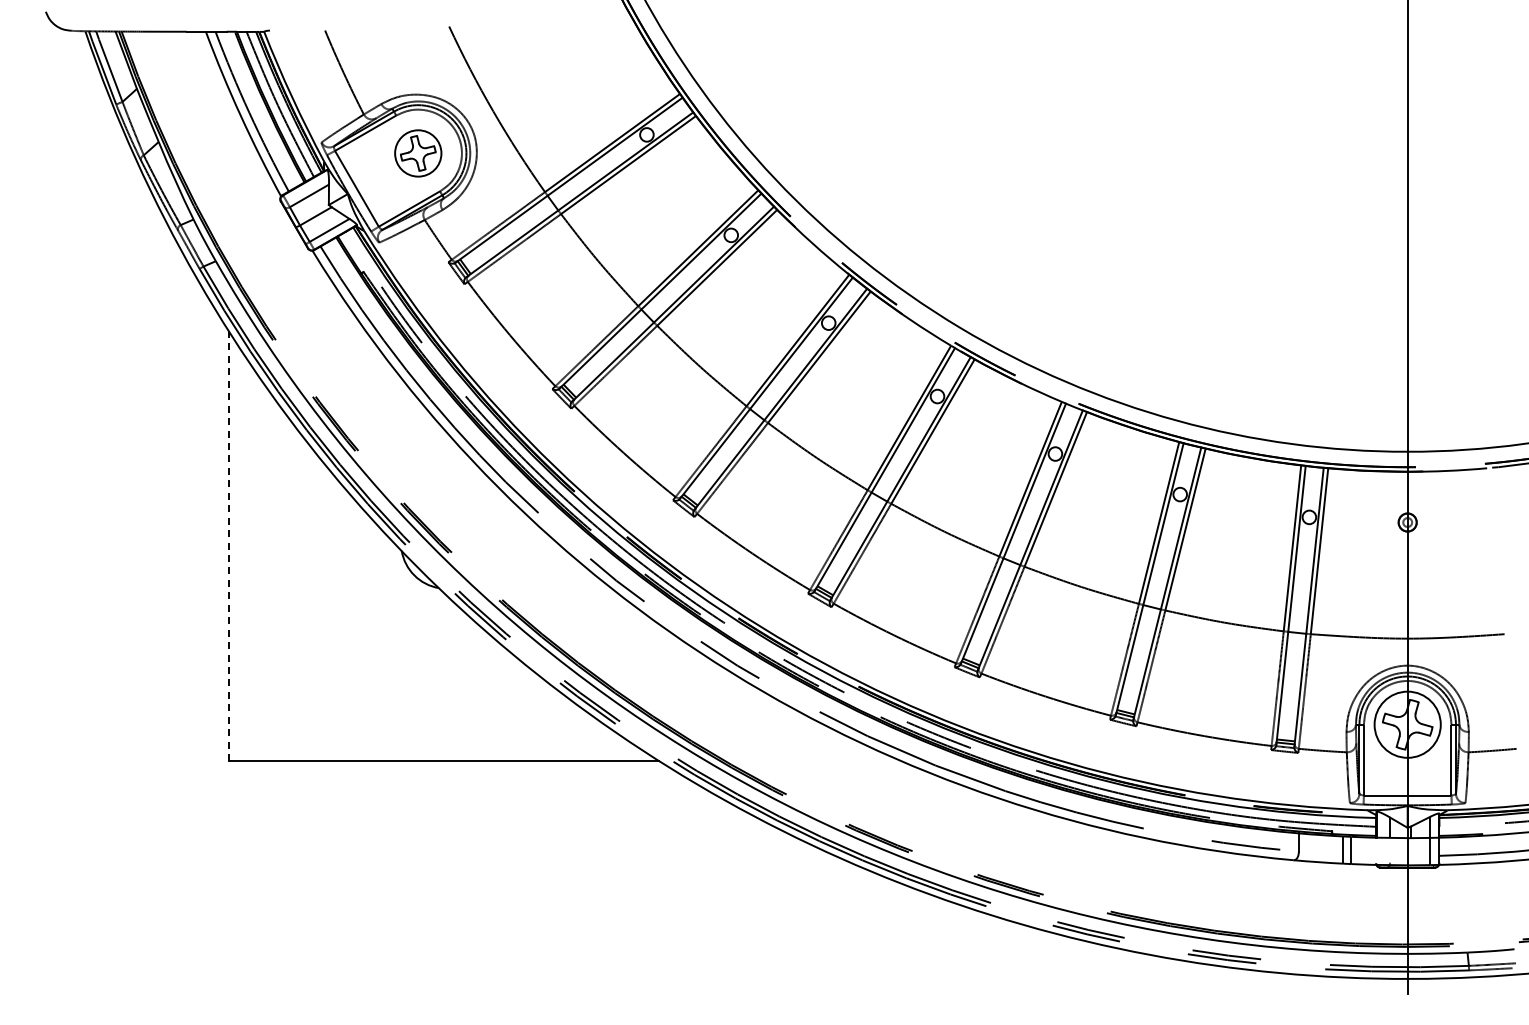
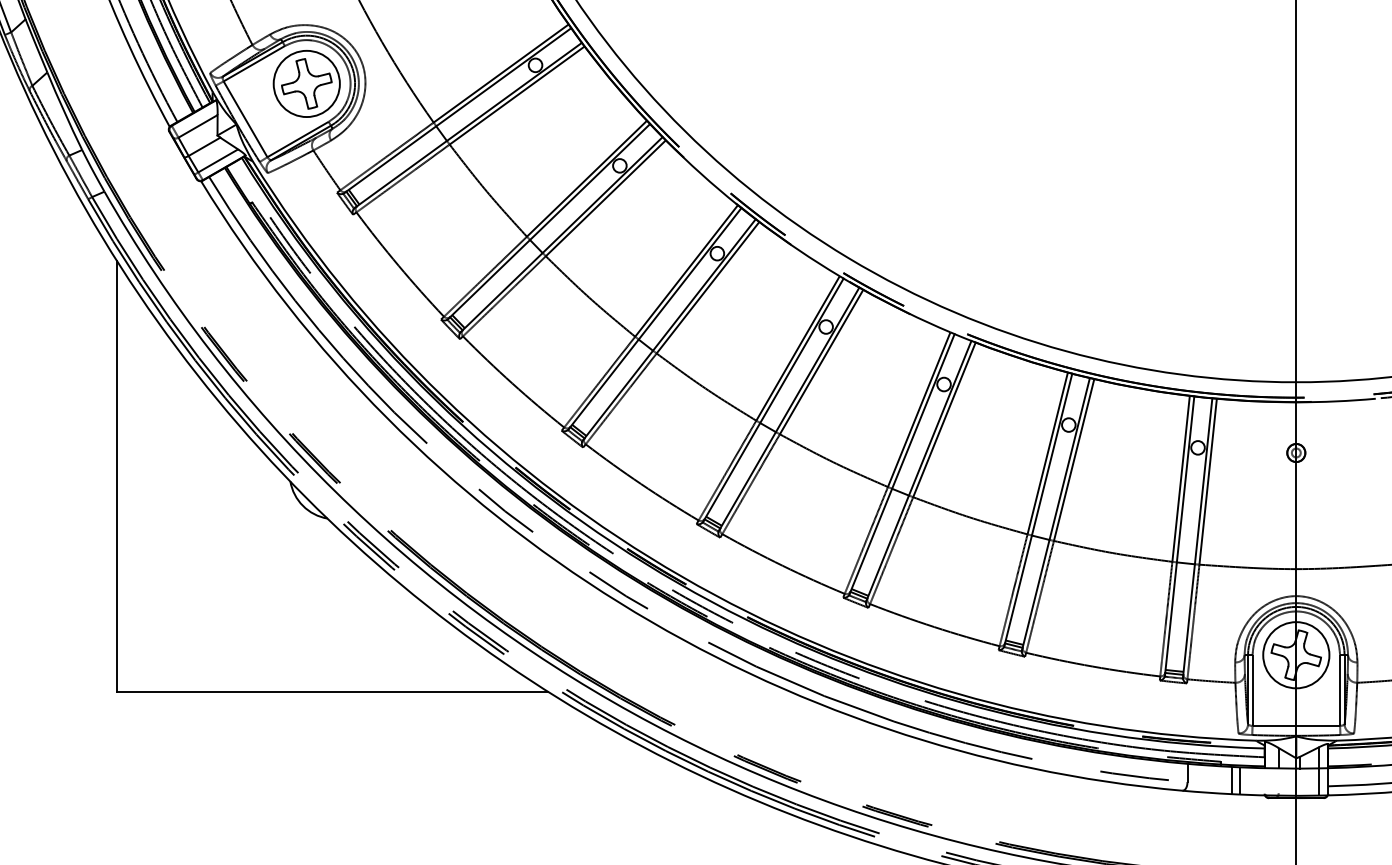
part: (418, 153) -> (307, 83), size x1.43
line: (228, 545) -> (117, 475), dashed -> solid

